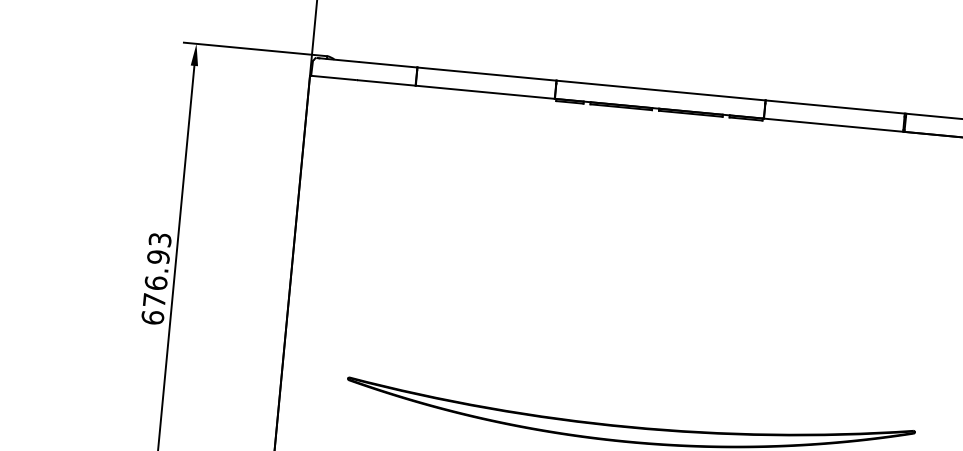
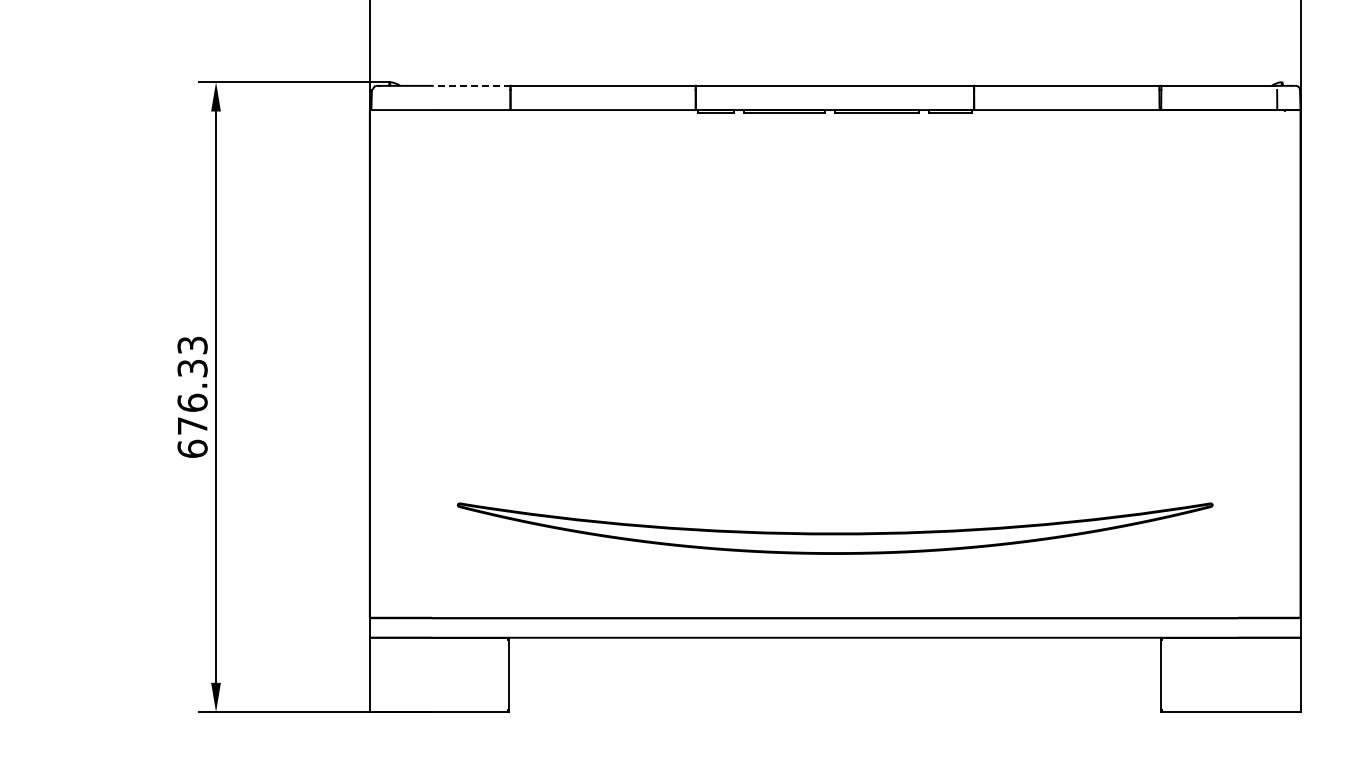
line: (388, 64) -> (471, 85), solid -> dashed
text: (158, 257) -> (192, 368), 676.93 -> 676.33

